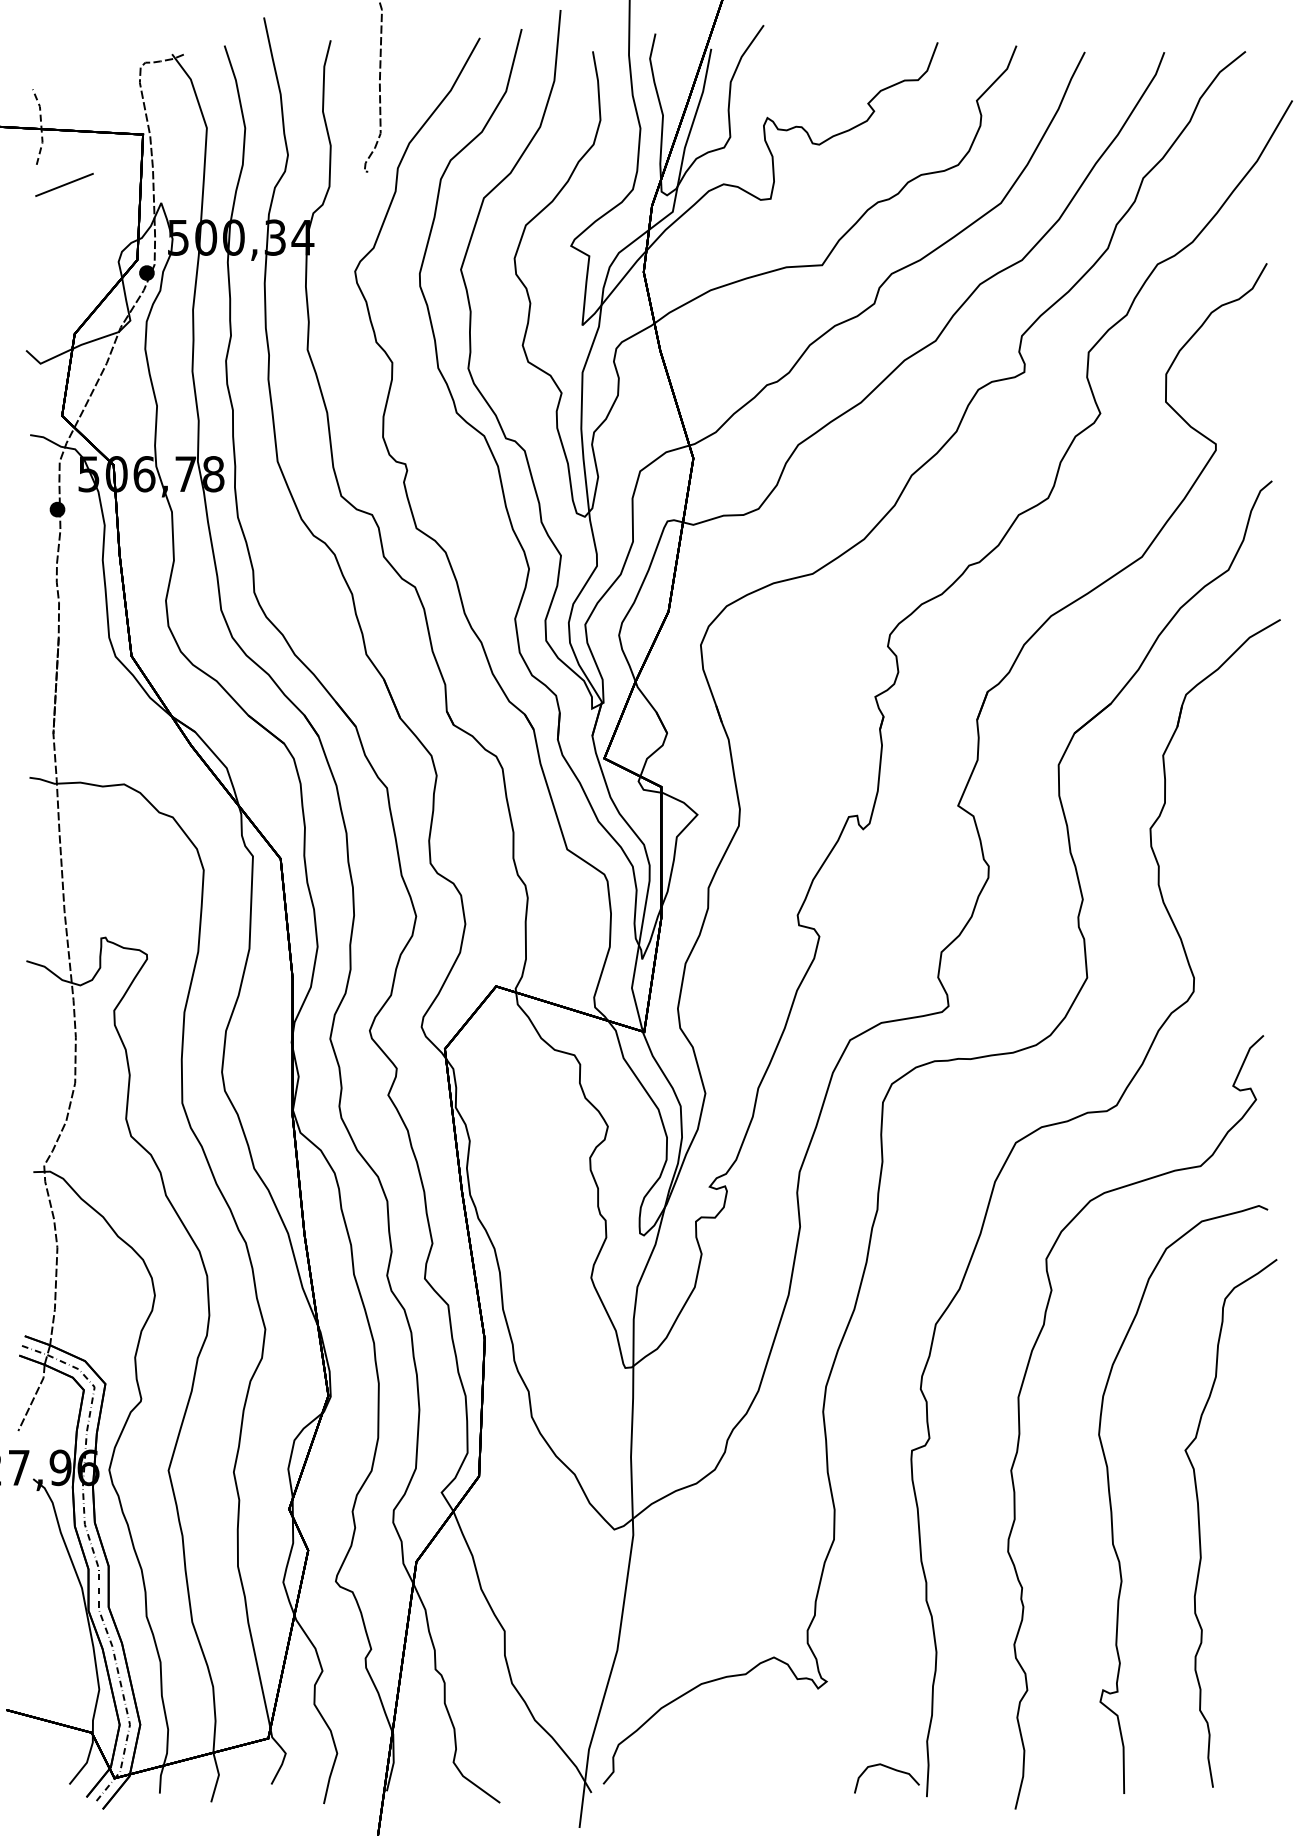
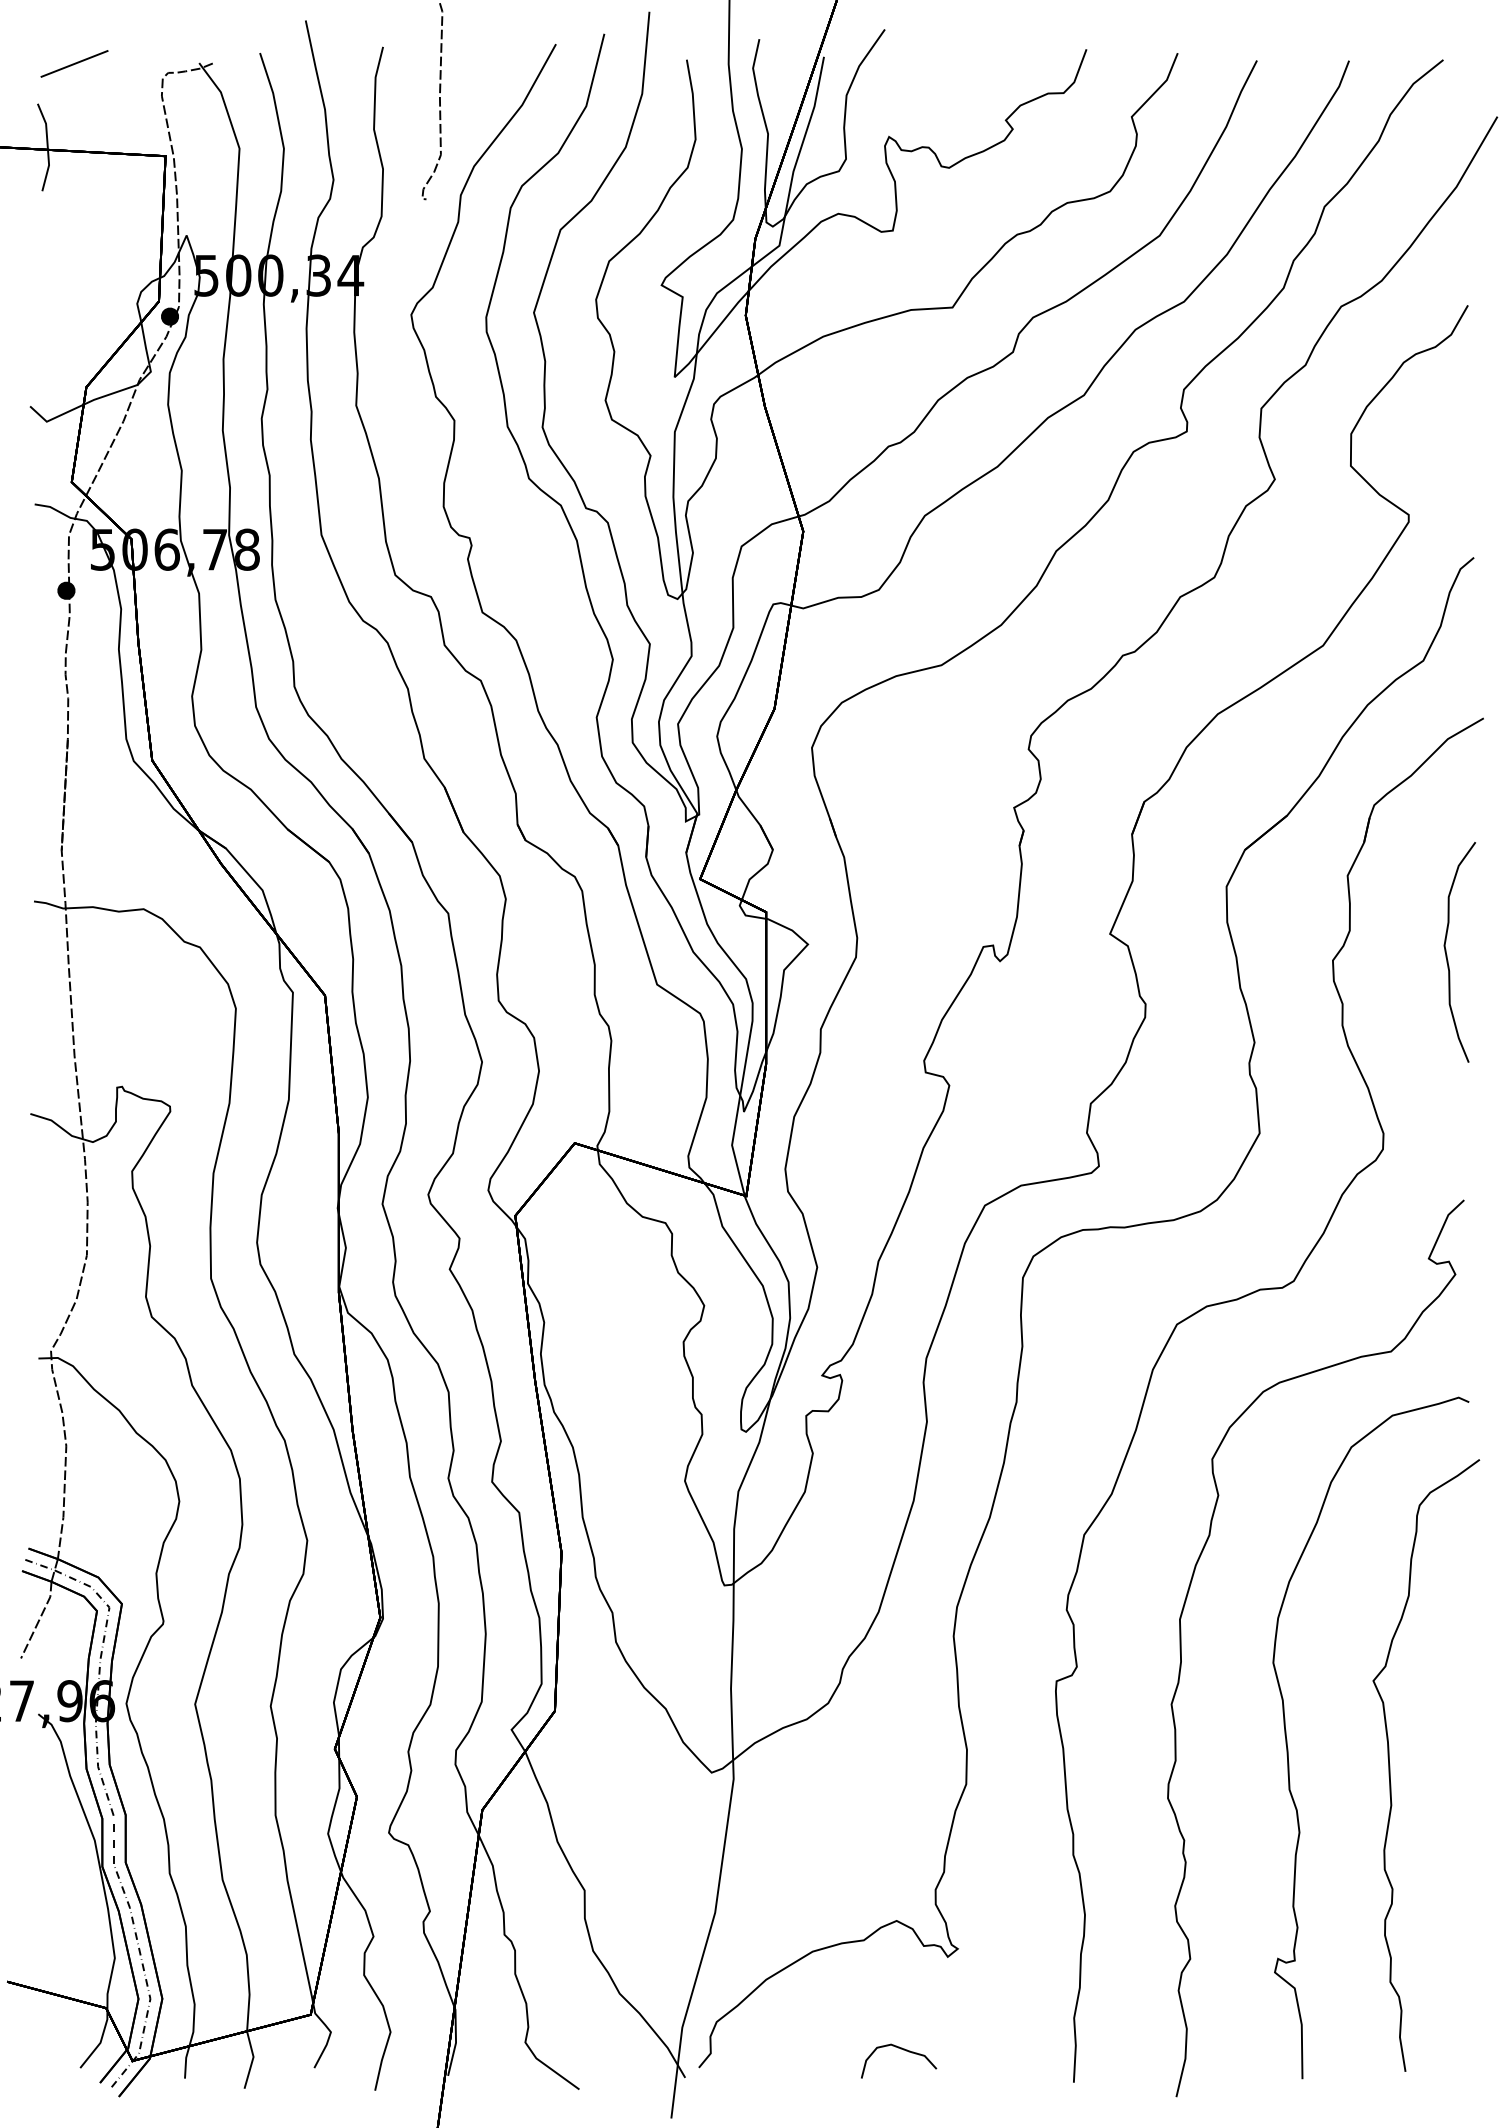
line: (41, 126) -> (47, 146), dashed -> solid
line: (64, 184) -> (74, 63), moved
curve: (1249, 823) -> (1447, 954), added
curve: (890, 1769) -> (903, 2050), moved

